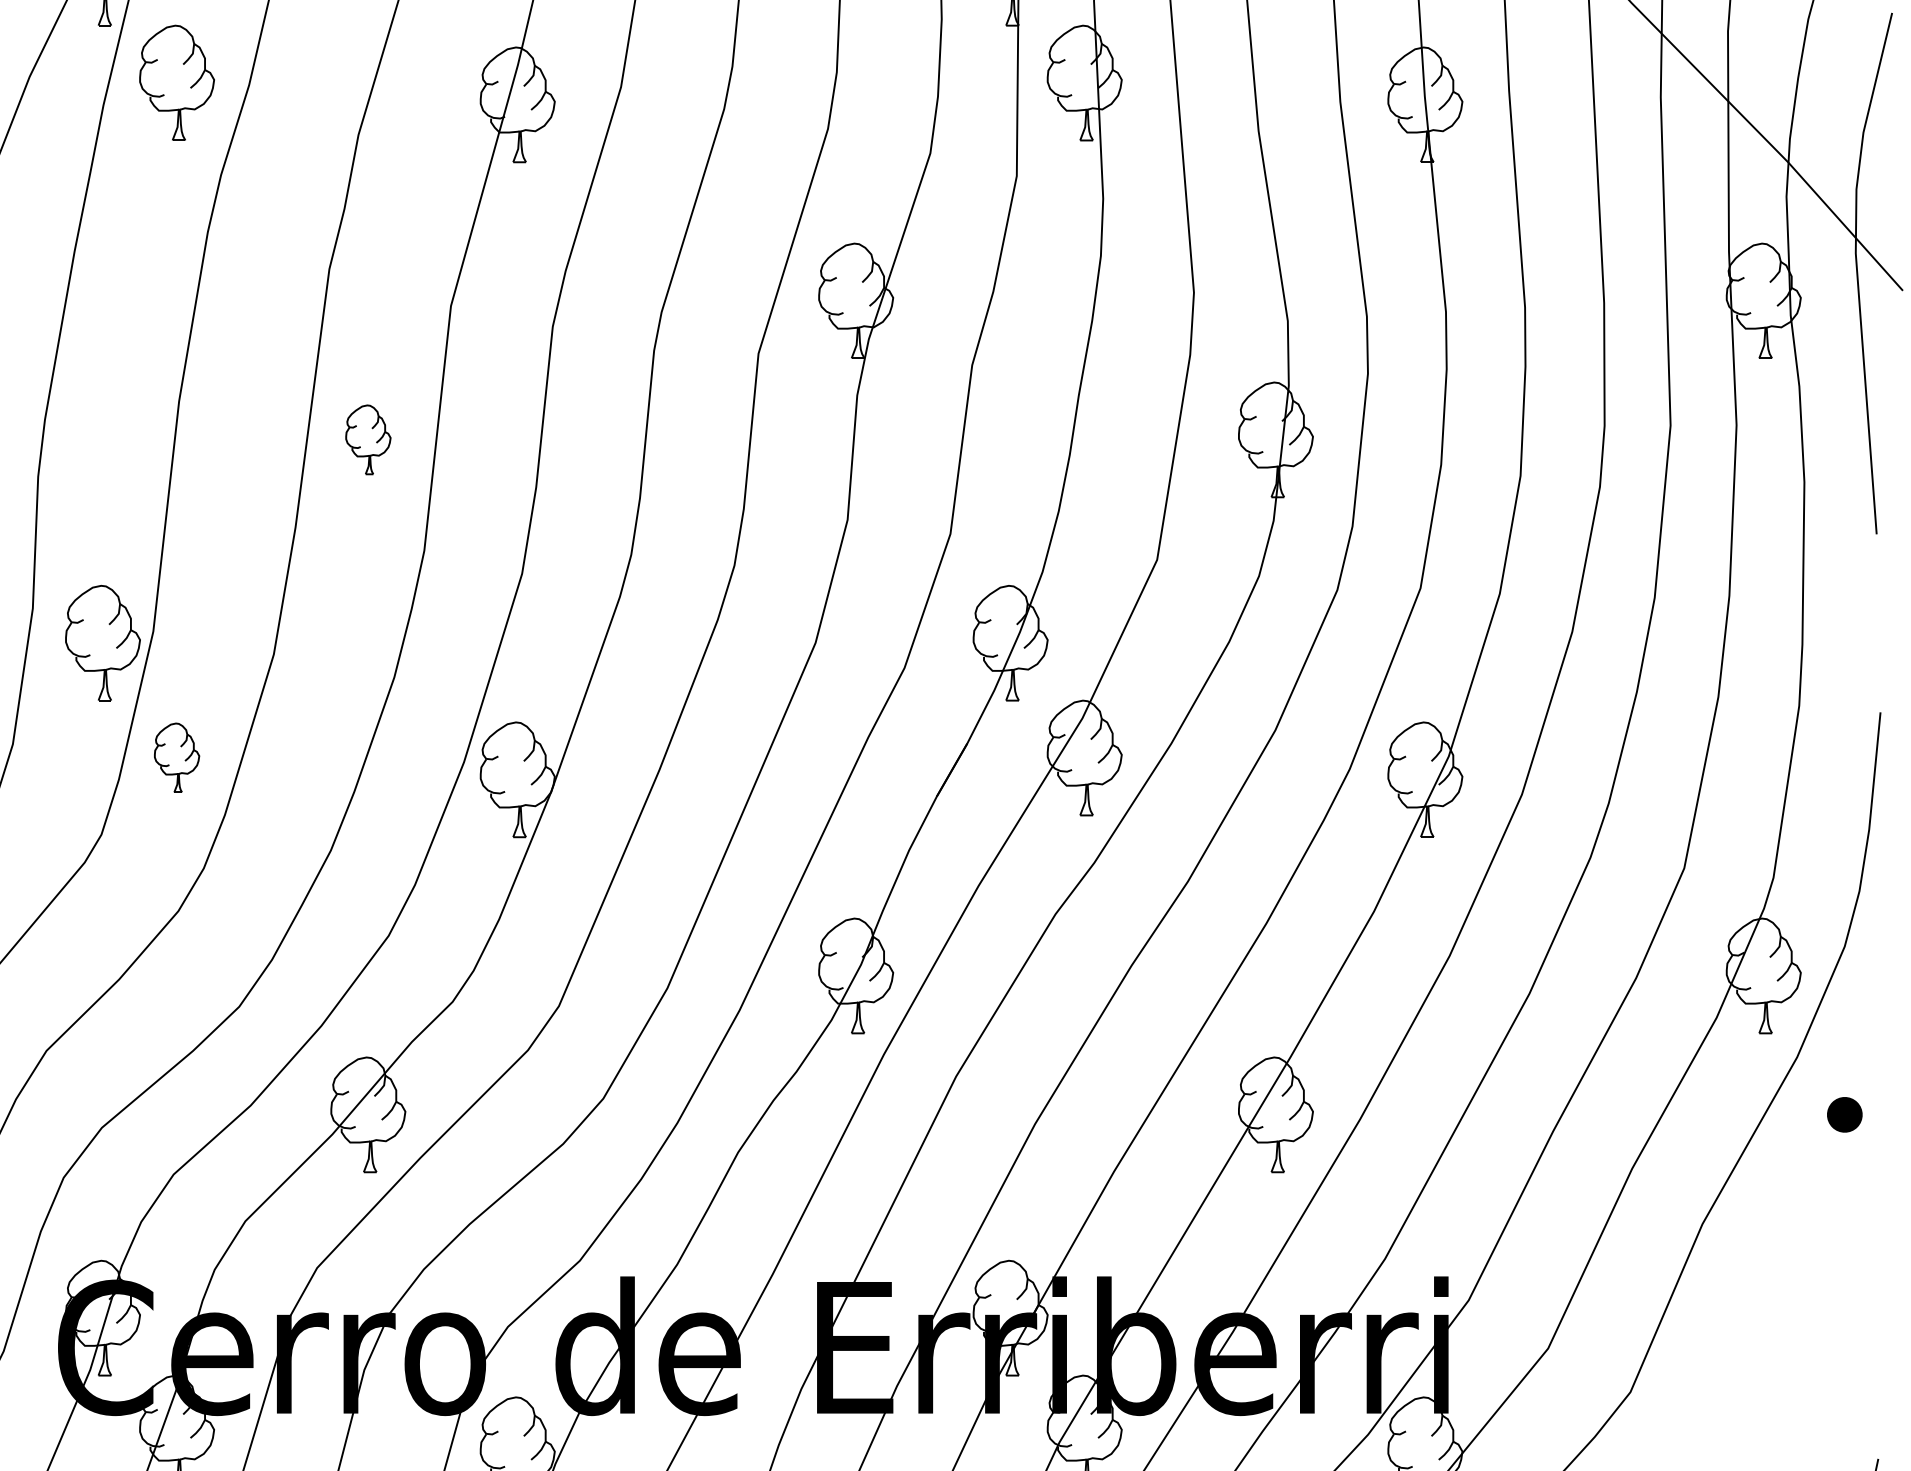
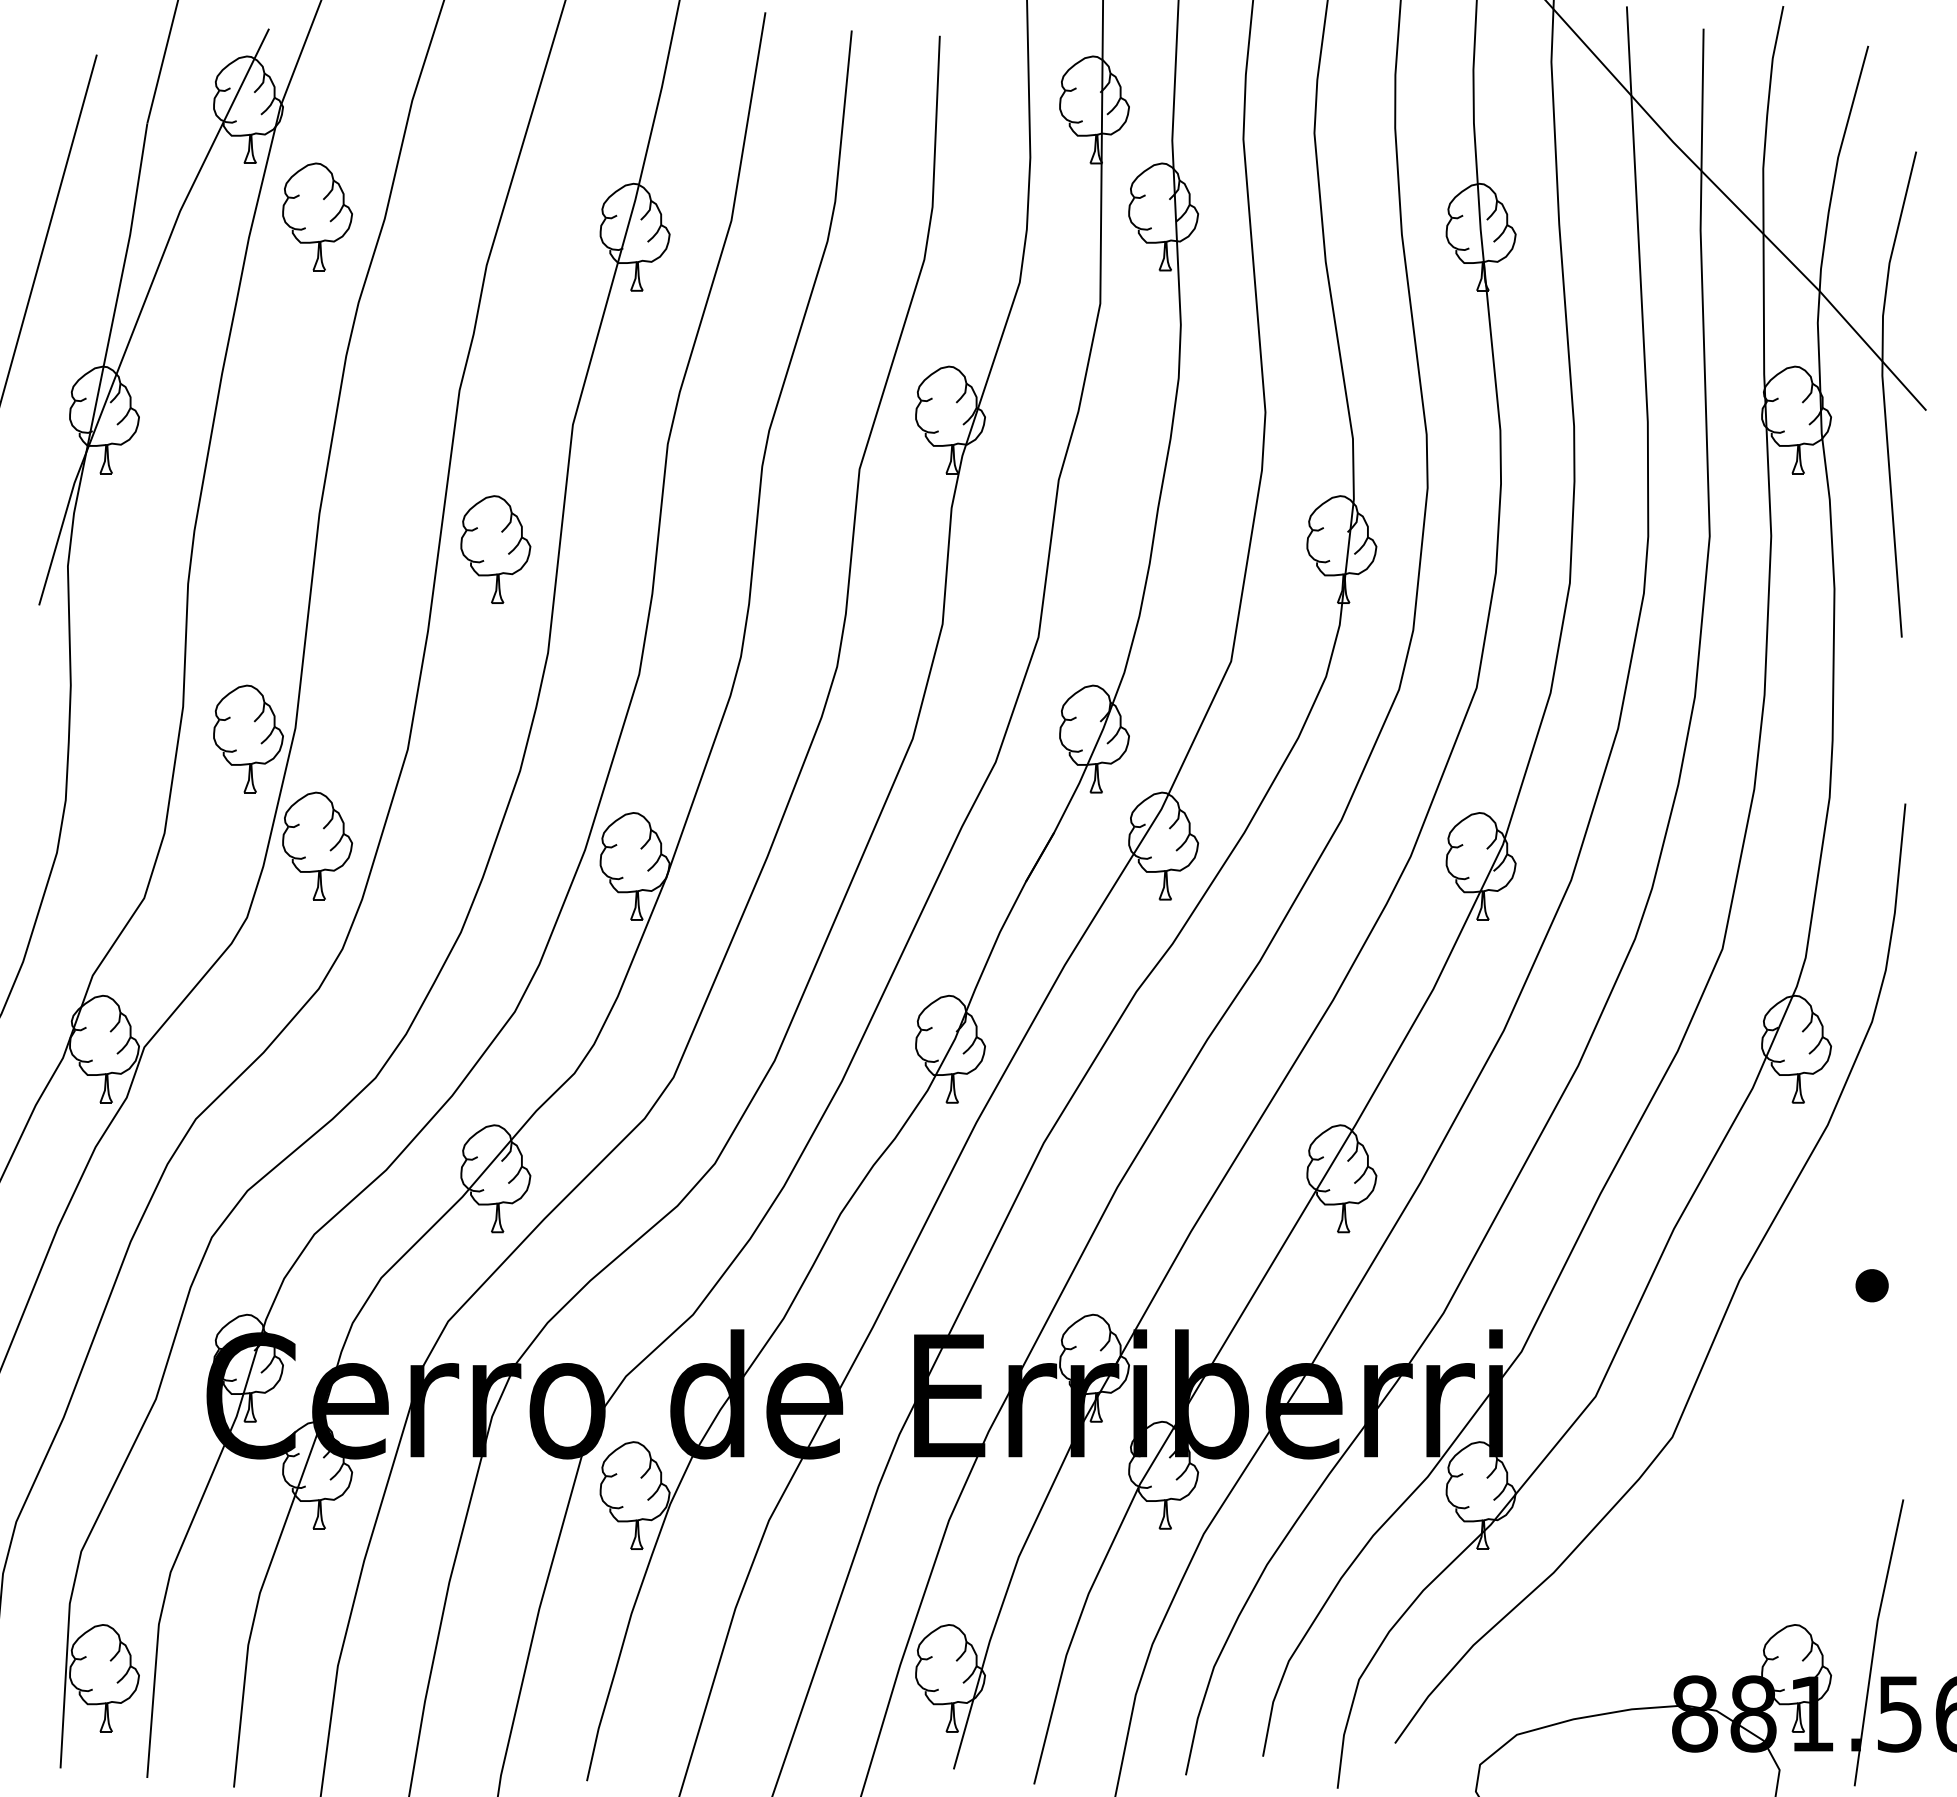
part: (367, 439) -> (495, 549), size x1.67
part: (176, 757) -> (317, 845), size x1.67
part: (1844, 1114) -> (1871, 1285), moved

